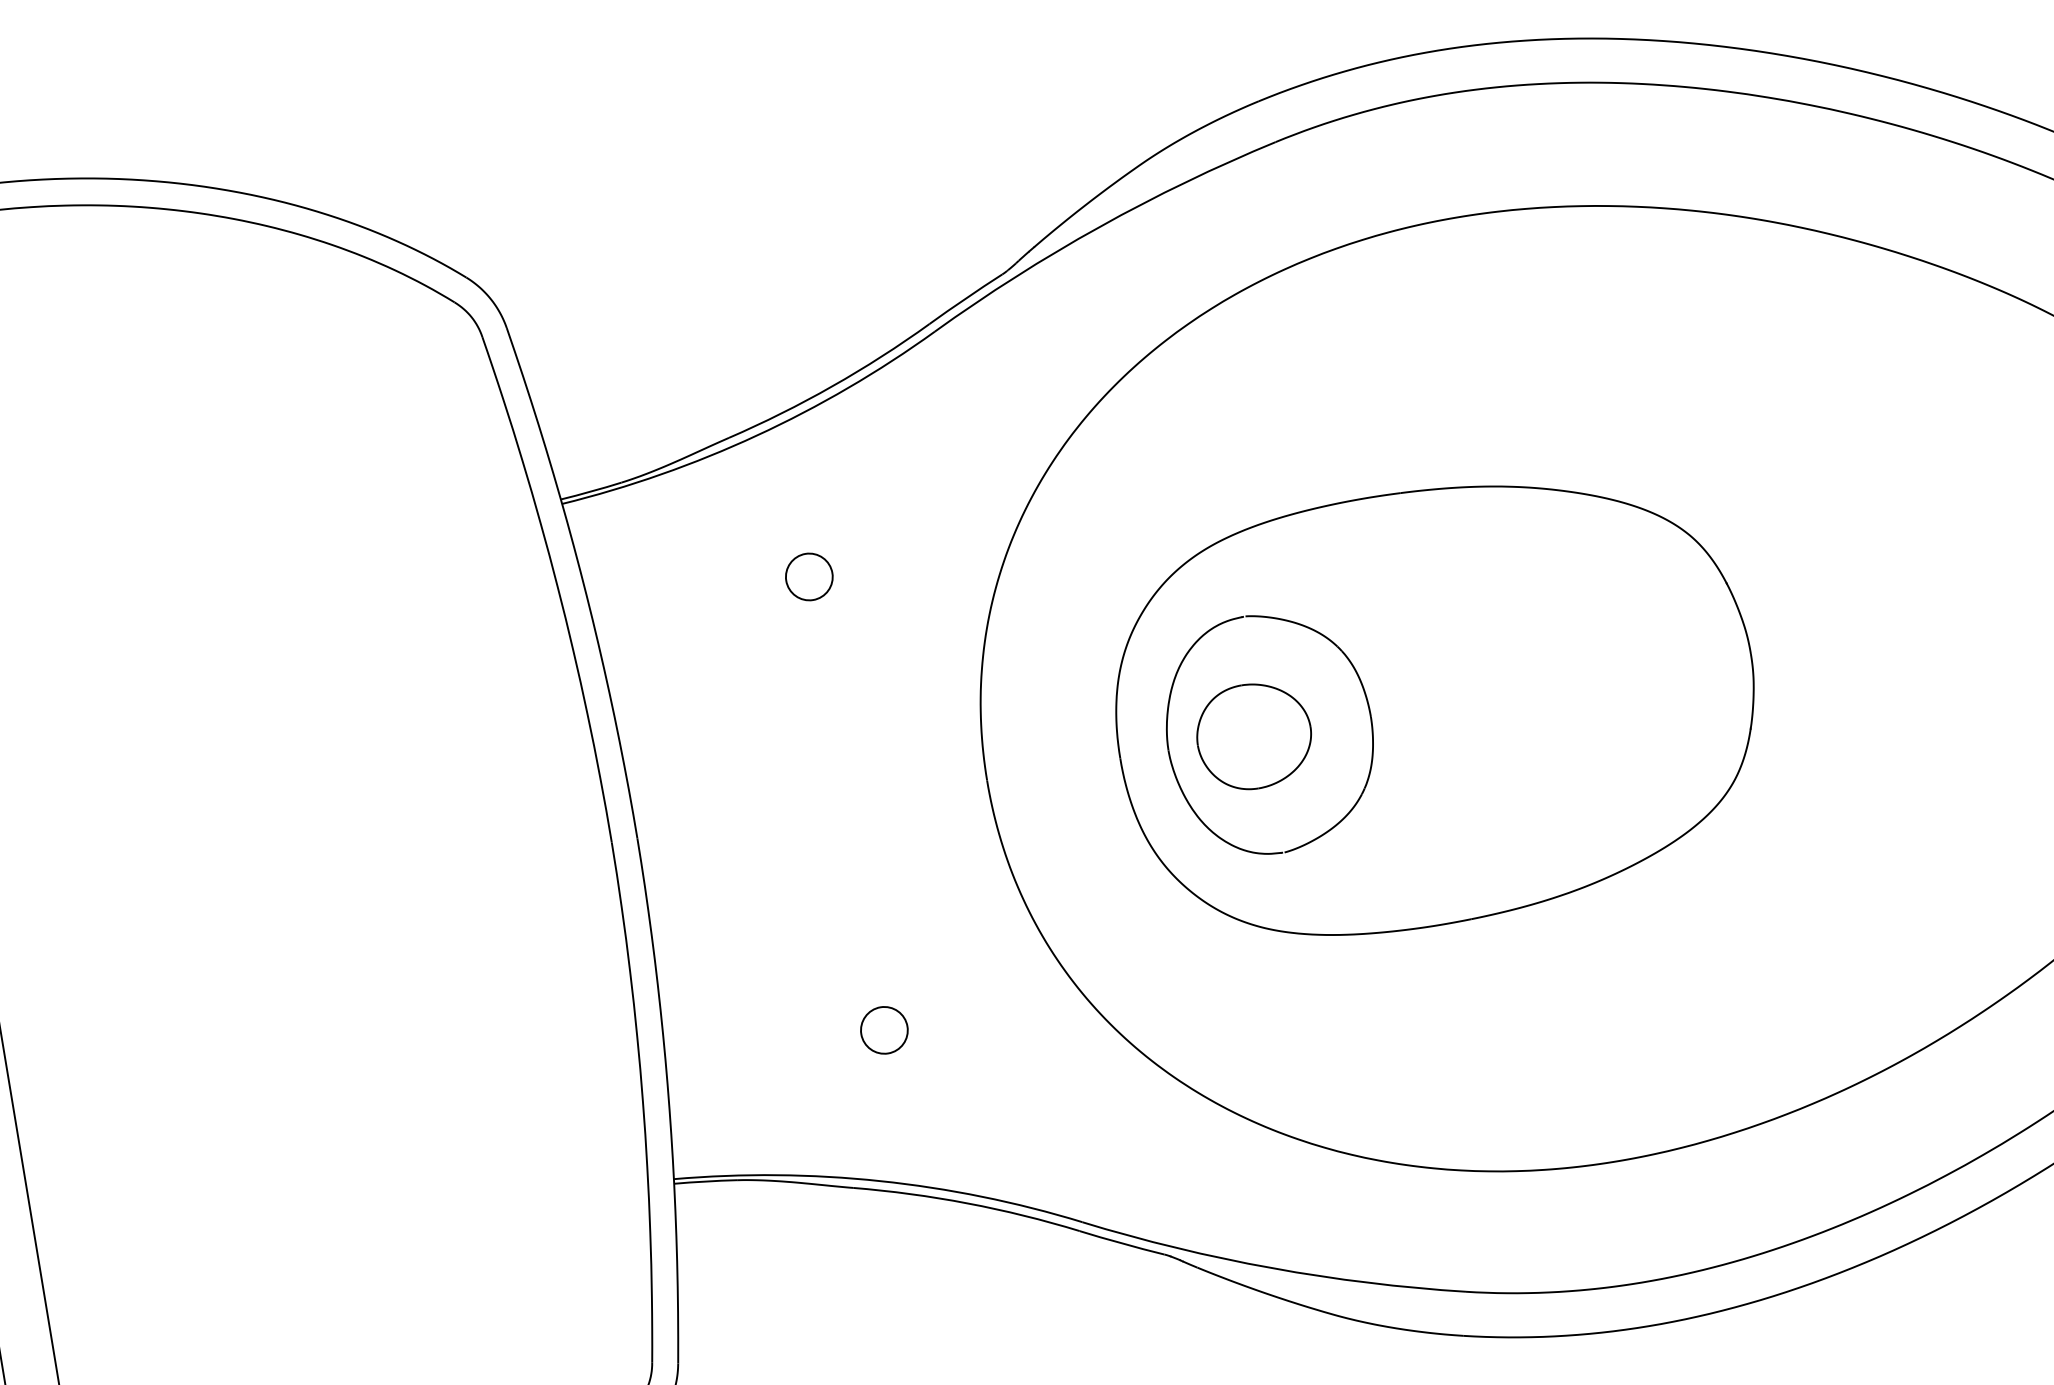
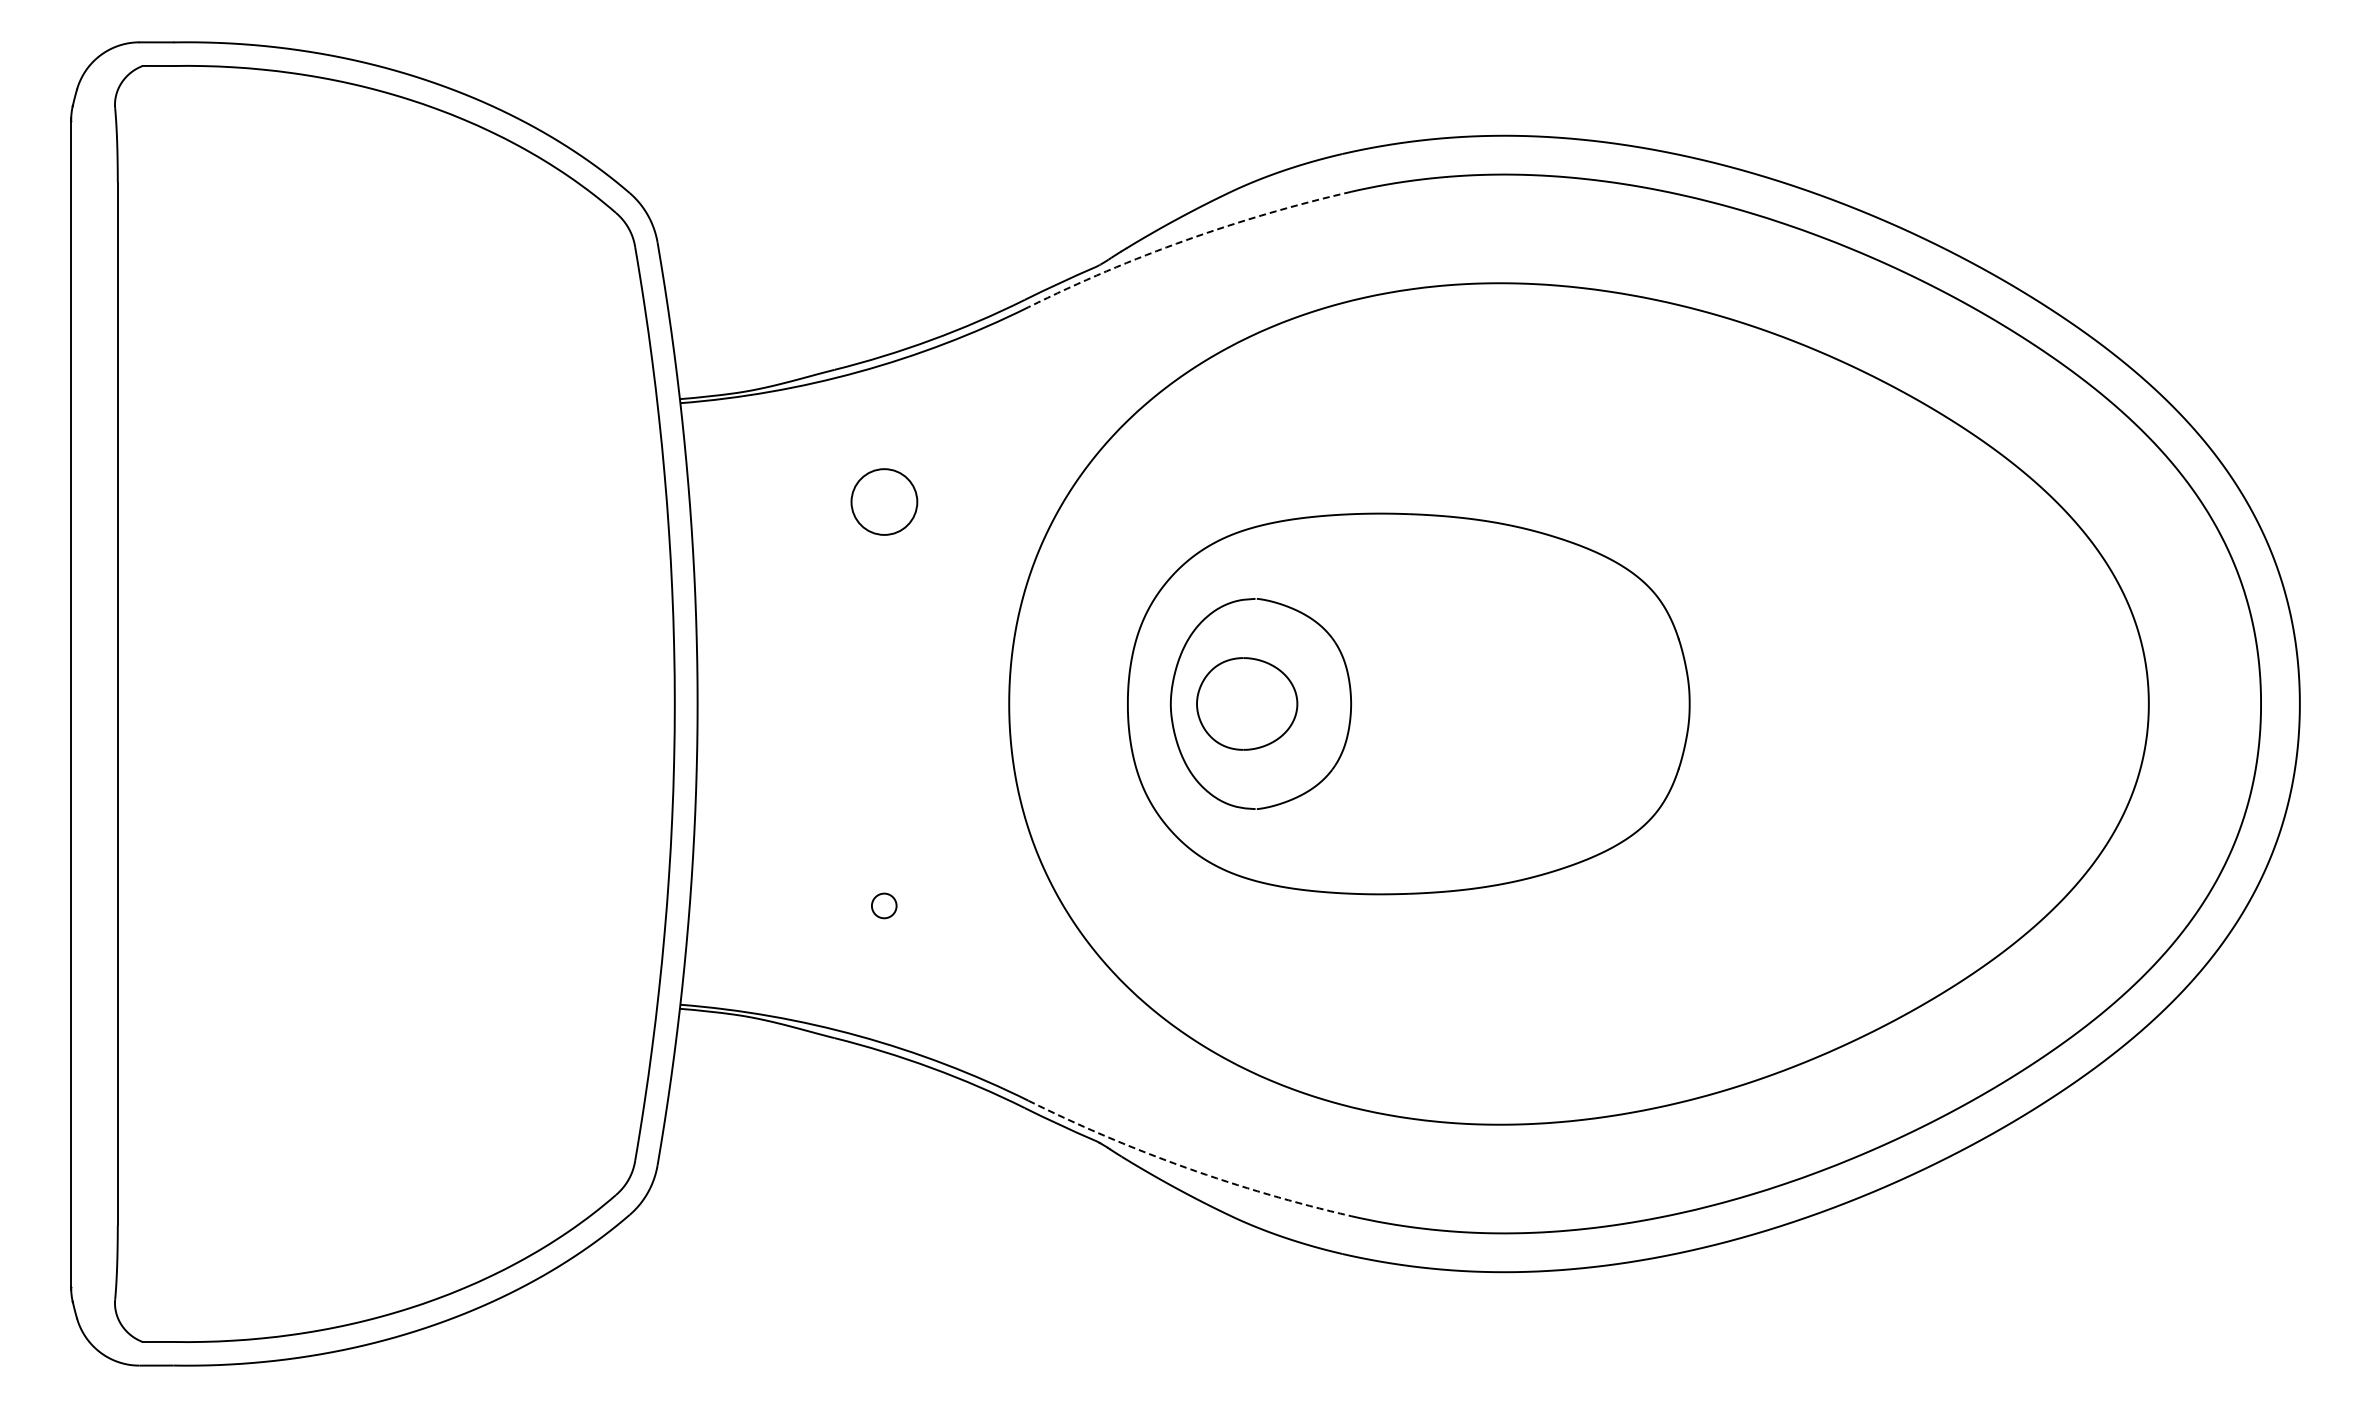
arc: (1099, 227) -> (1186, 240), solid -> dashed
circle: (808, 576) -> (883, 501), size x1.6
circle: (883, 1029) -> (883, 905), size x0.6
arc: (1272, 1267) -> (1186, 1167), solid -> dashed

